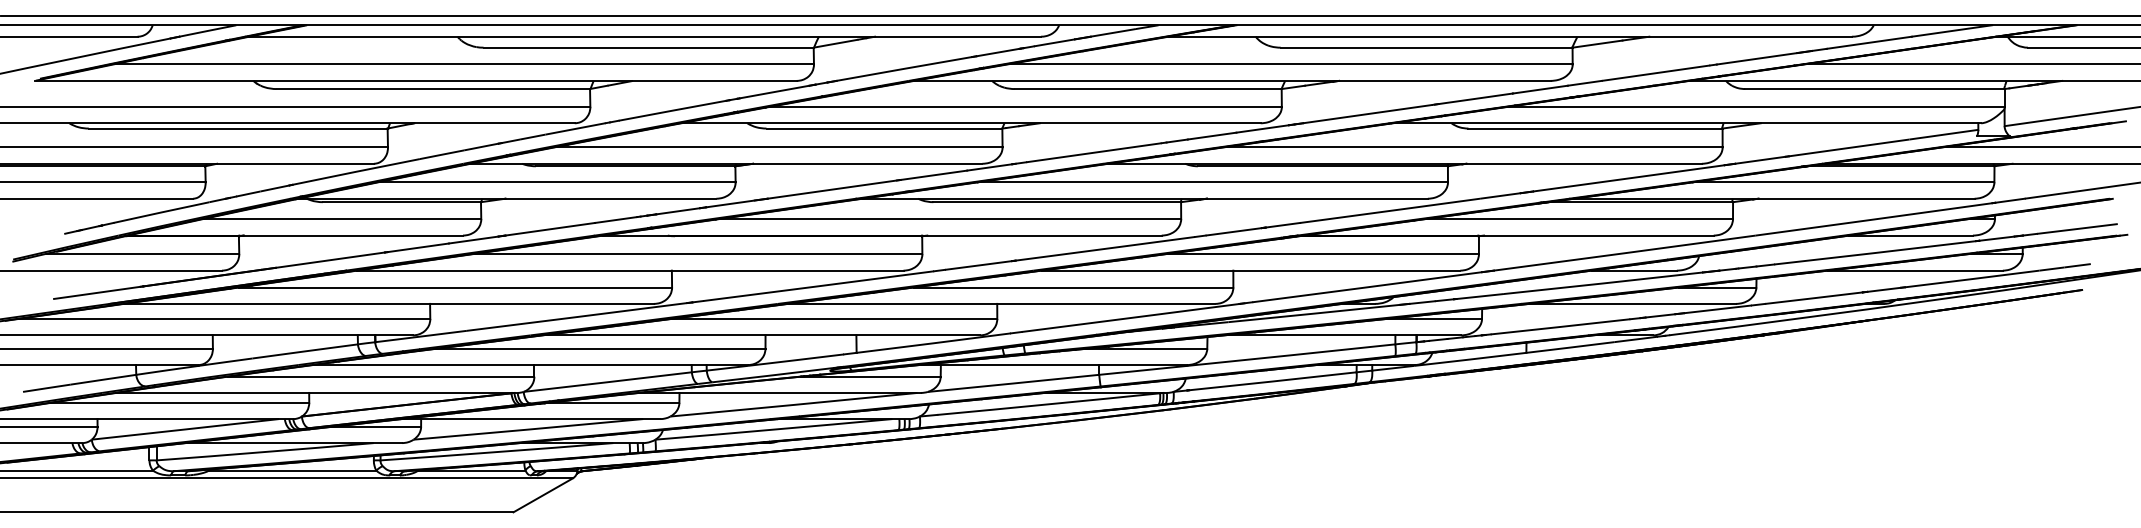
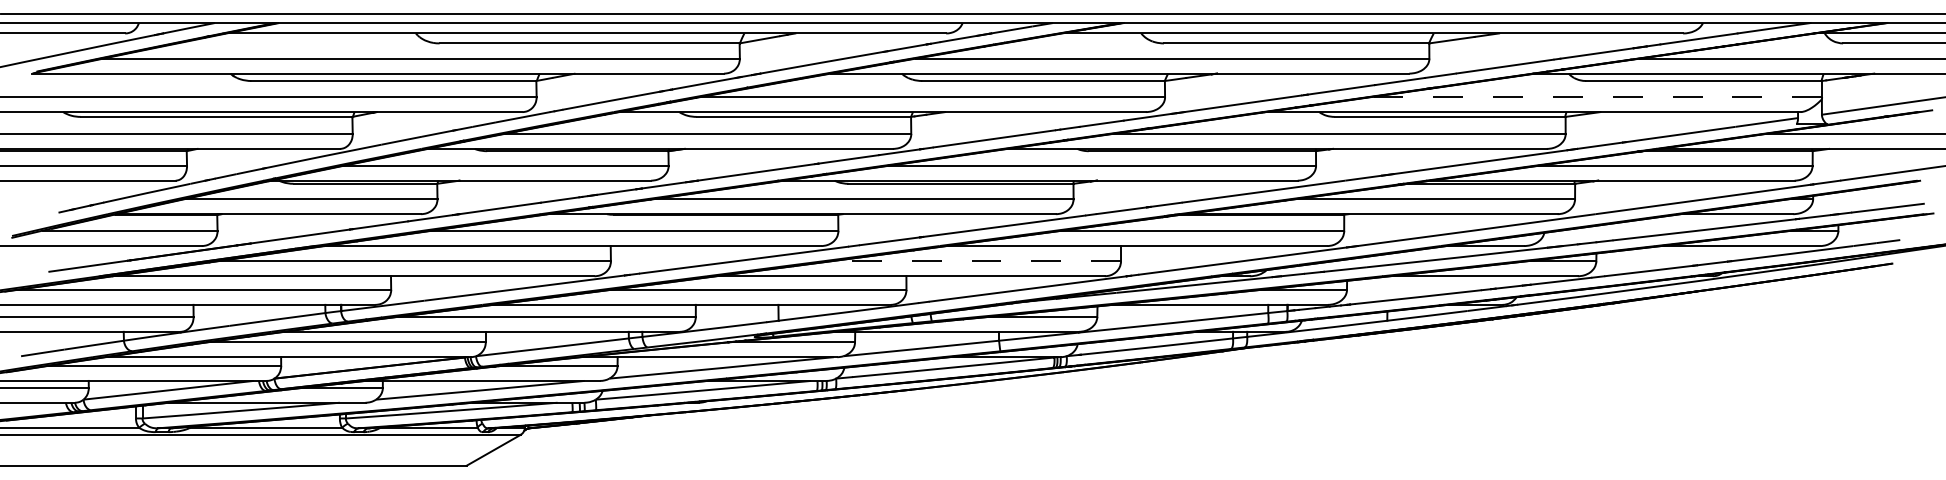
line: (1756, 106) -> (1596, 96), solid -> dashed
line: (1073, 287) -> (975, 261), solid -> dashed

